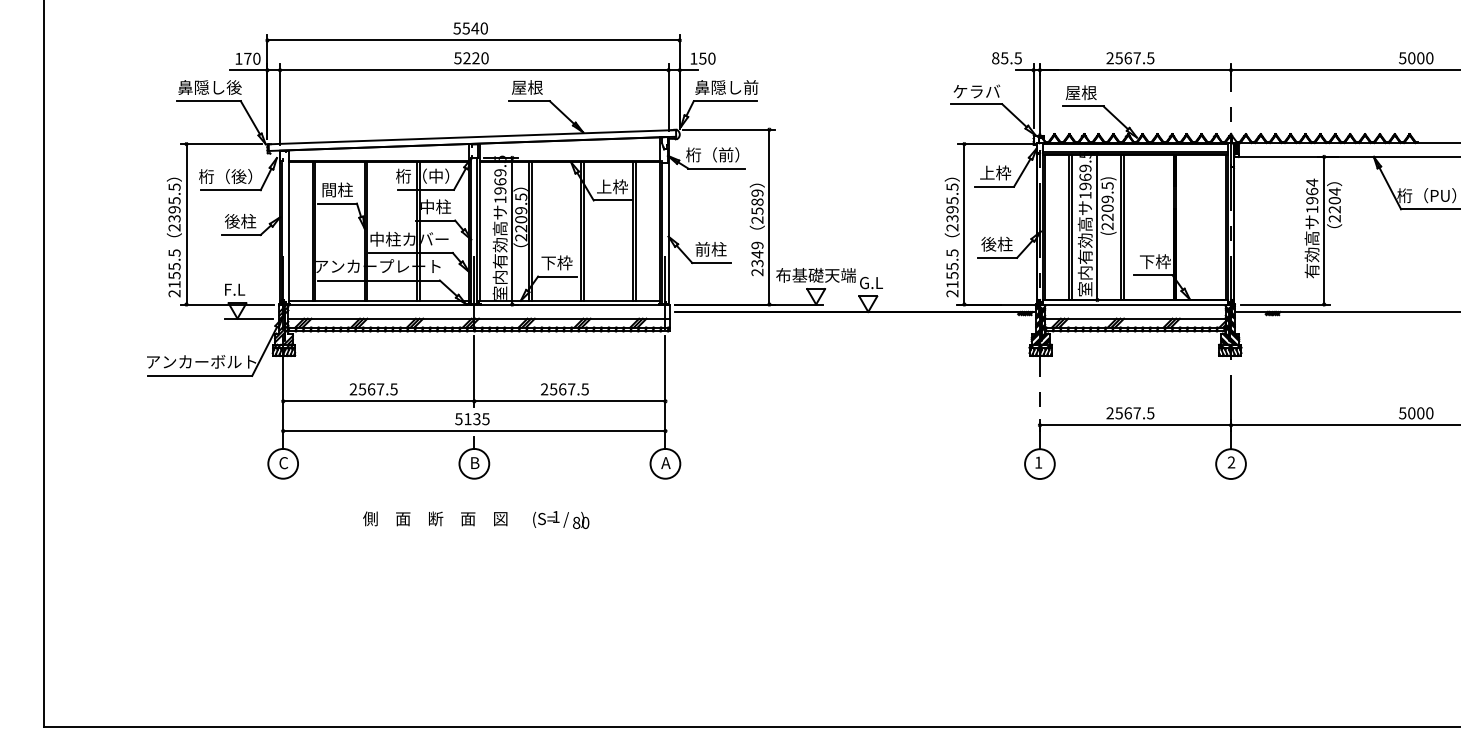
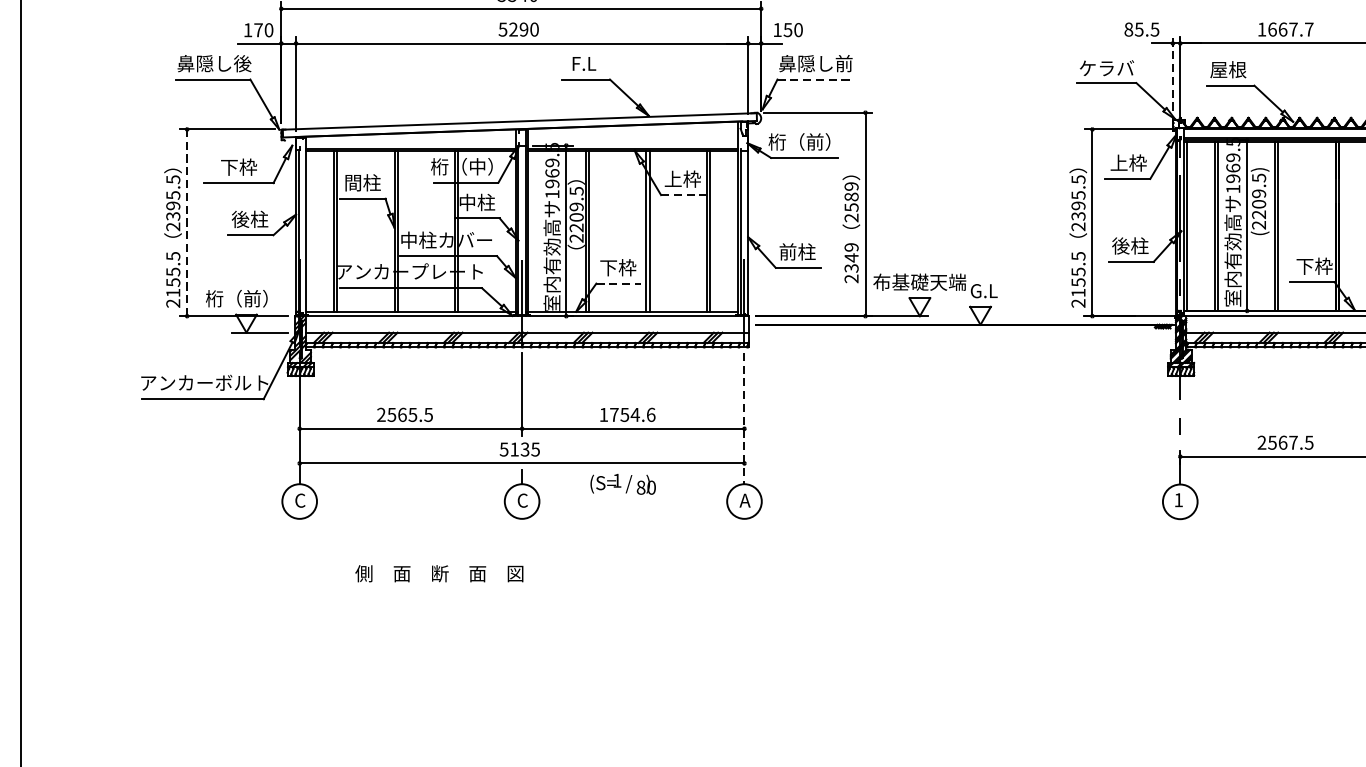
text: (475, 58) -> (523, 29), 5220 -> 5290
text: (1130, 58) -> (1285, 29), 2567.5 -> 1667.7
text: (527, 87) -> (583, 63), 屋根 -> F.L
line: (1033, 96) -> (1172, 74), solid -> dashed
line: (725, 101) -> (814, 79), solid -> dashed
text: (225, 176) -> (232, 167), 桁（後） -> 下枠
line: (613, 200) -> (684, 195), solid -> dashed
line: (186, 223) -> (187, 221), solid -> dashed
line: (558, 276) -> (620, 283), solid -> dashed
text: (228, 289) -> (236, 298), F.L -> 桁（前）
text: (380, 389) -> (412, 415), 2567.5 -> 2565.5
text: (564, 389) -> (627, 415), 2567.5 -> 1754.6
line: (665, 392) -> (744, 418), solid -> dashed
text: (474, 463) -> (522, 501), B -> C
text: (435, 518) -> (439, 573), moved
text: (561, 520) -> (623, 484), moved

